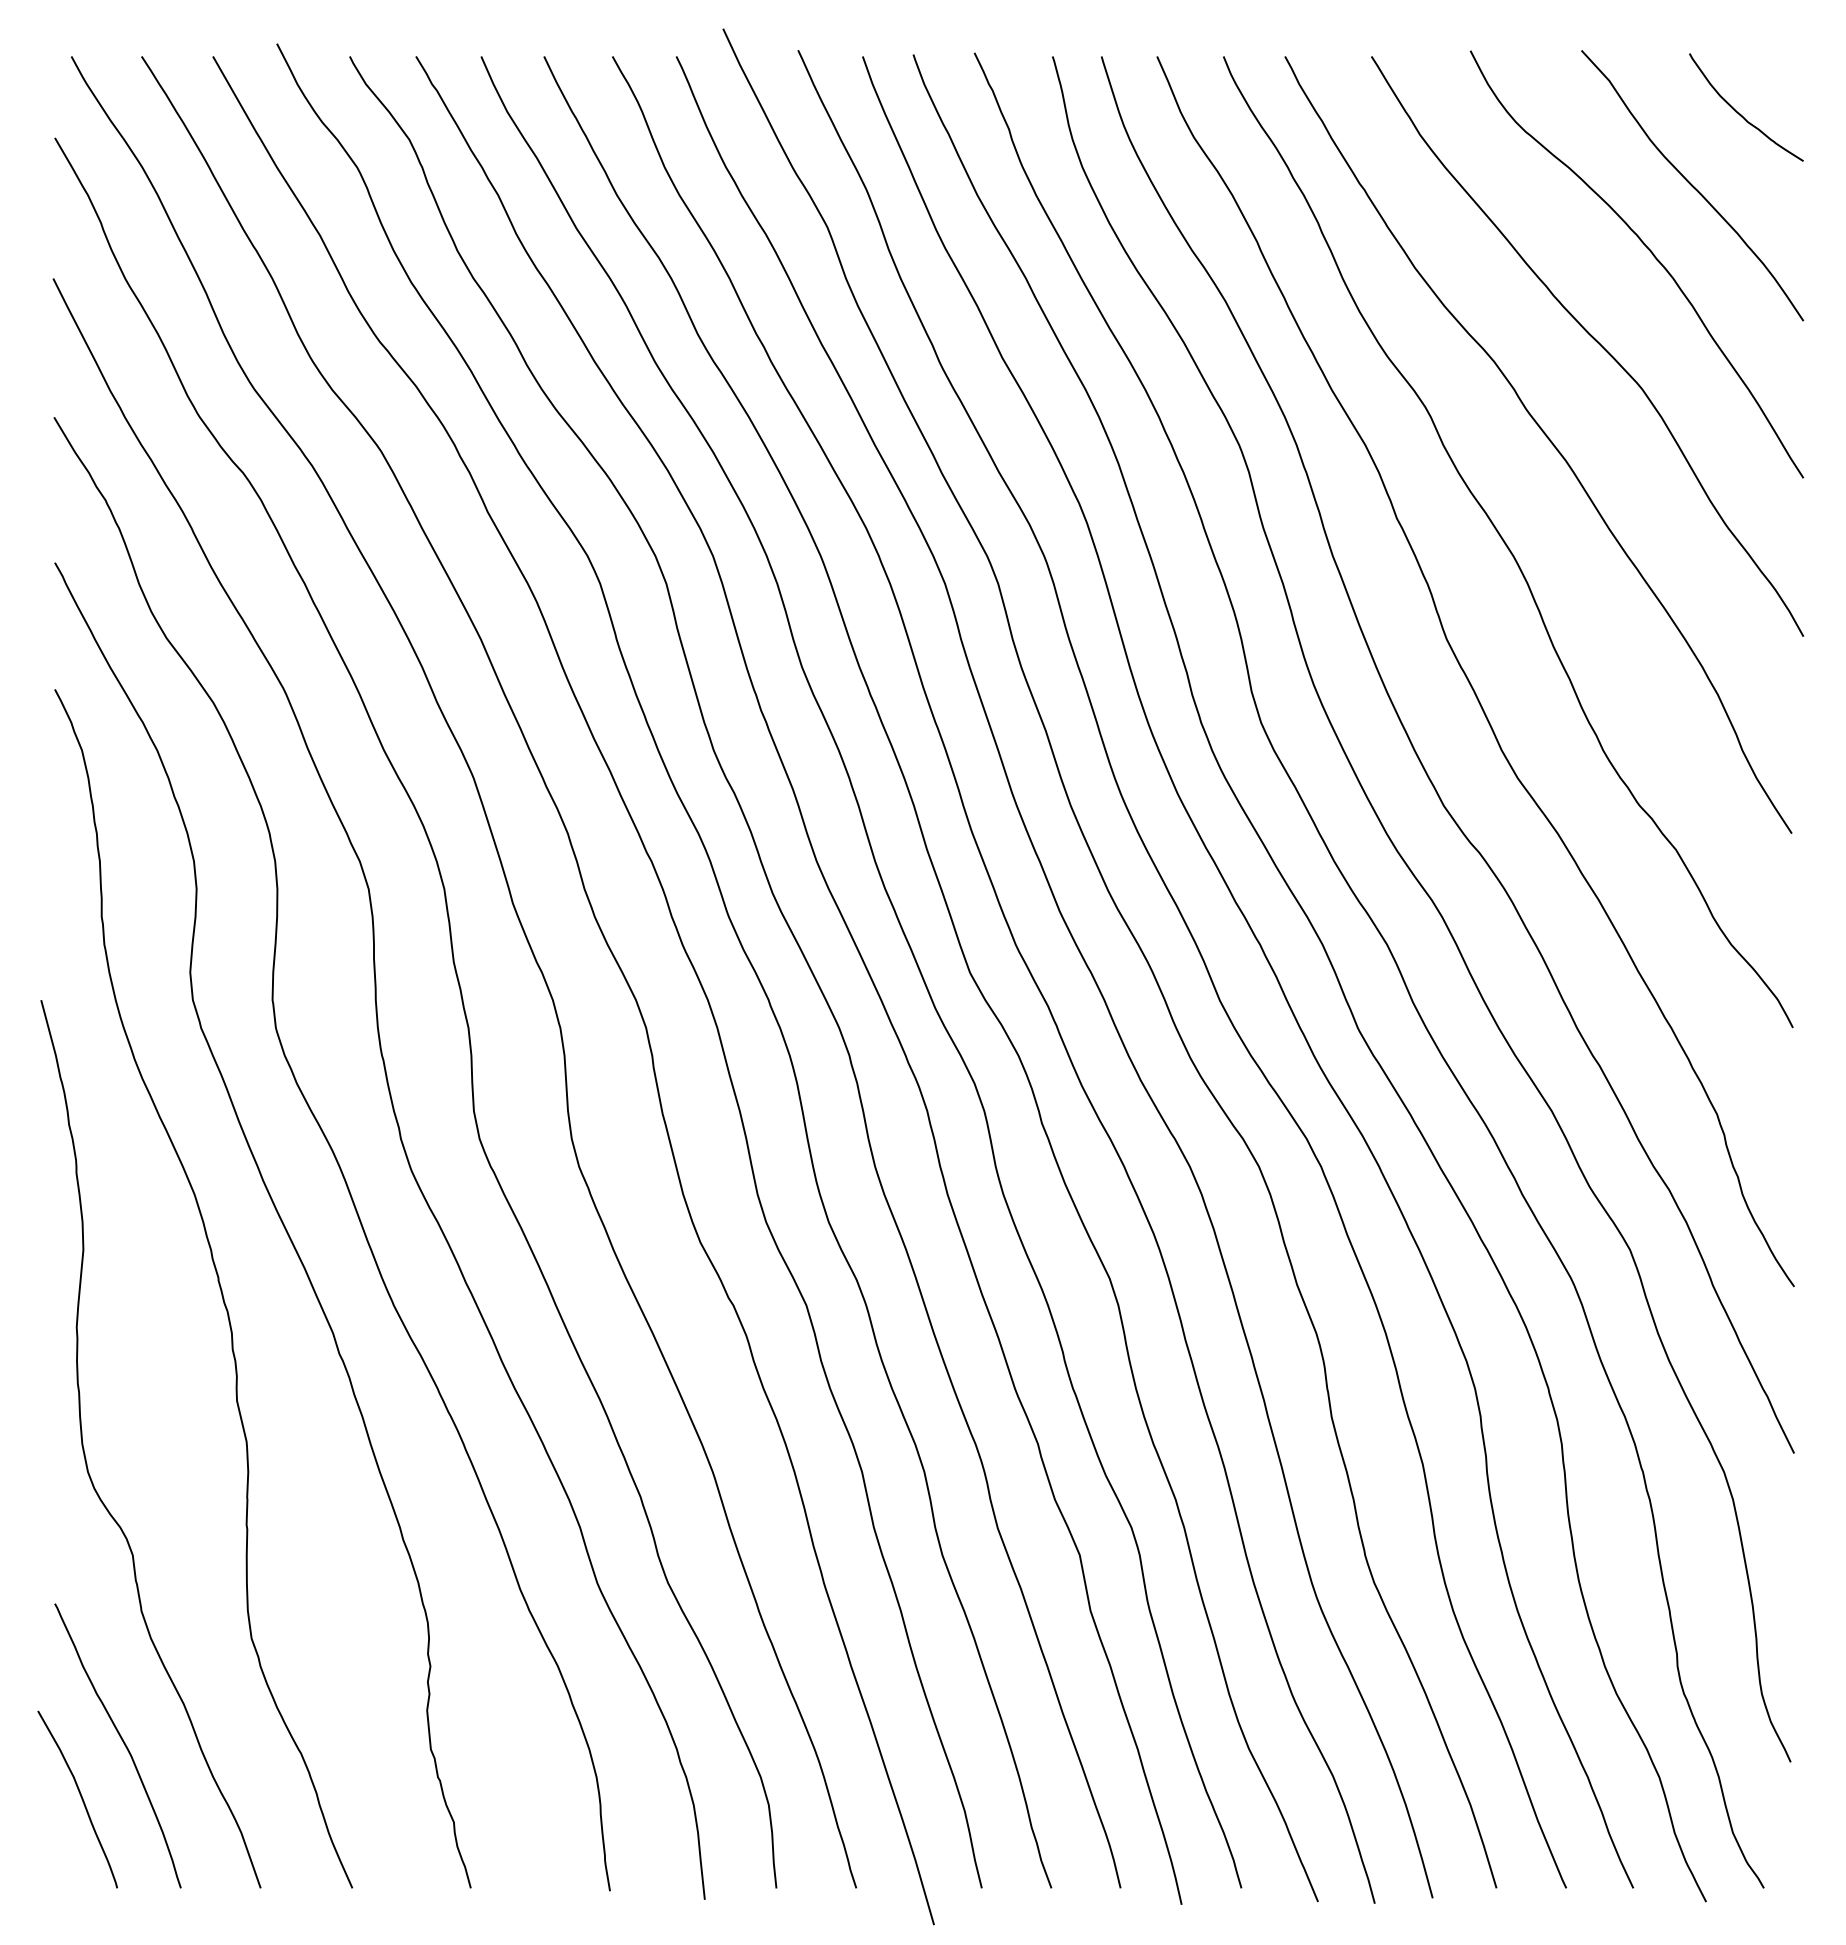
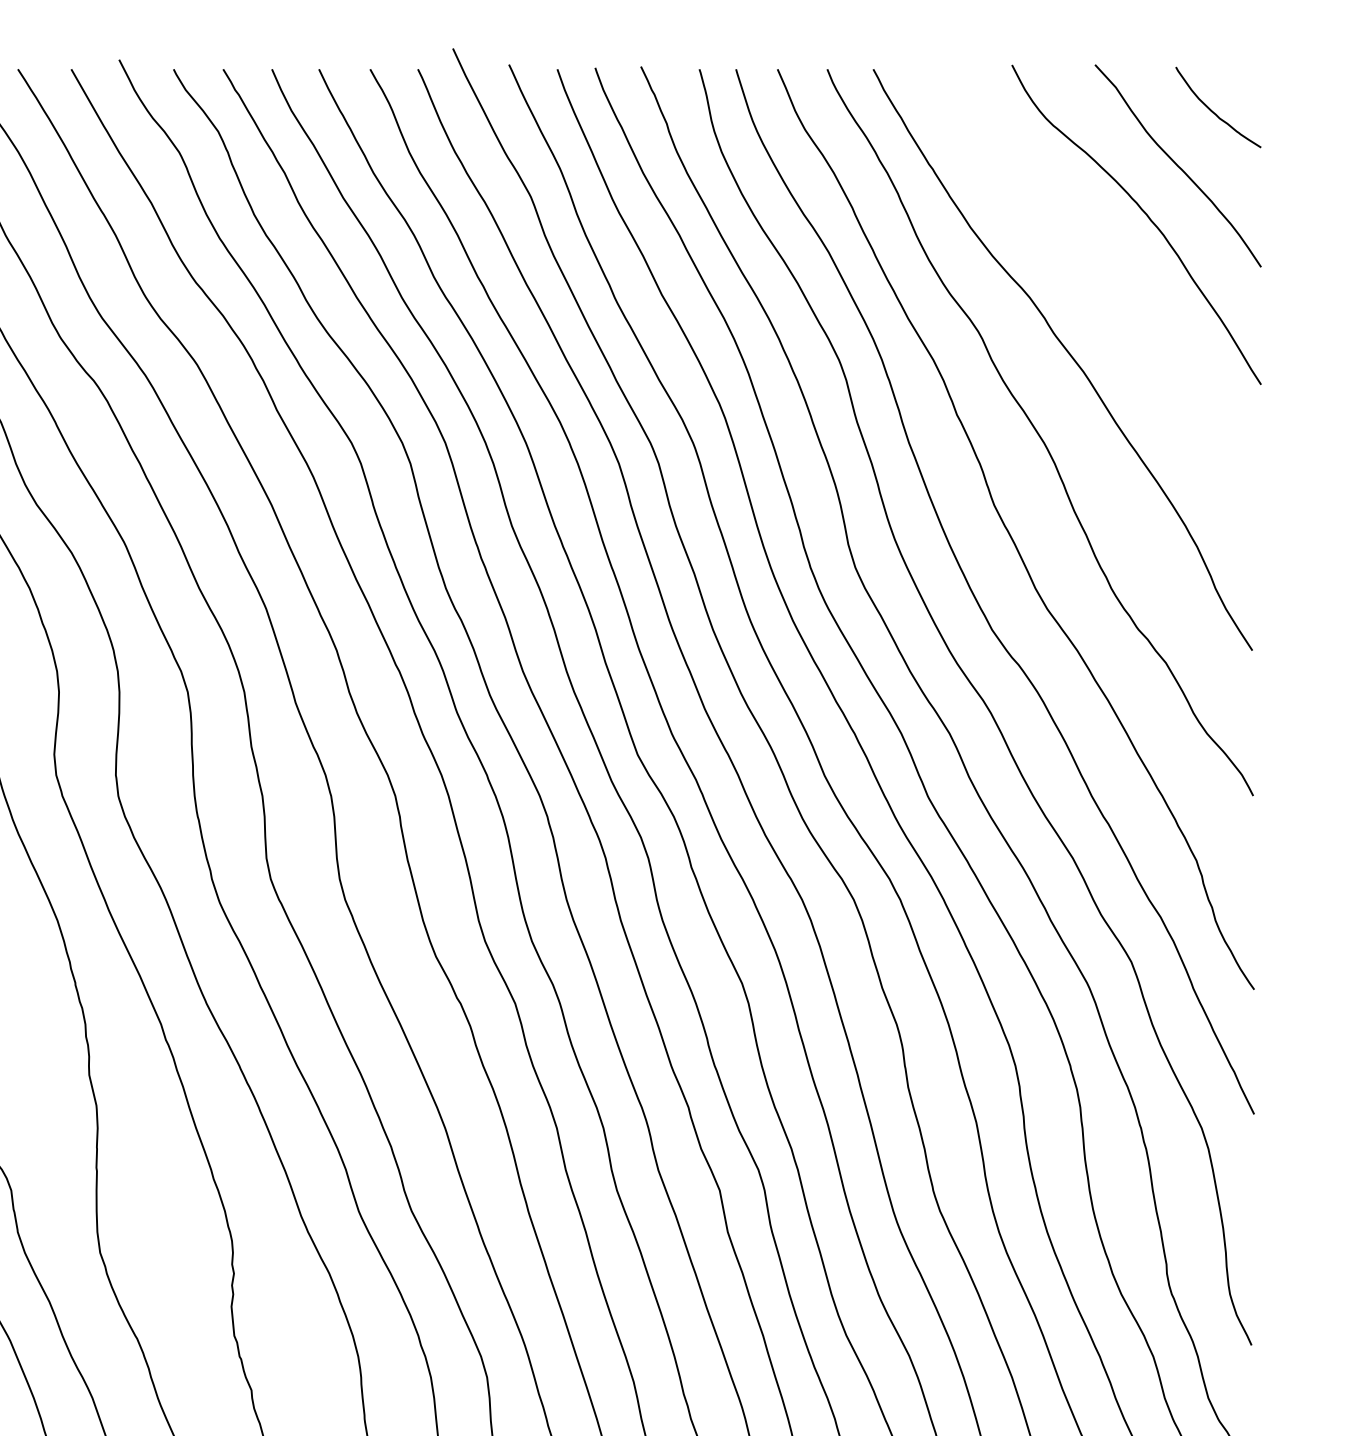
curve: (1593, 339) -> (1104, 281), removed

